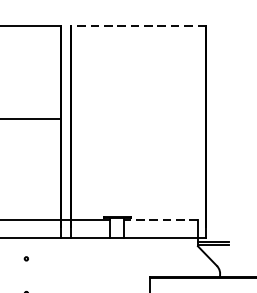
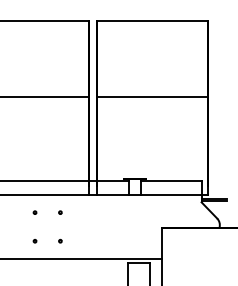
line: (138, 25) -> (152, 20), dashed -> solid
line: (138, 118) -> (152, 97), added
line: (161, 219) -> (171, 180), dashed -> solid

